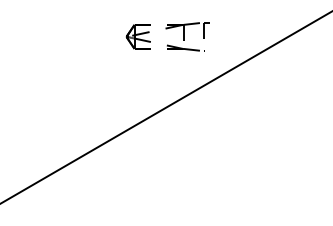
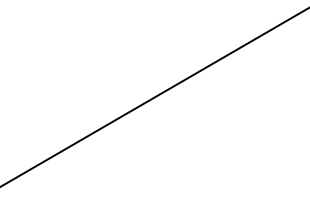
part: (166, 36) -> (178, 26), removed

